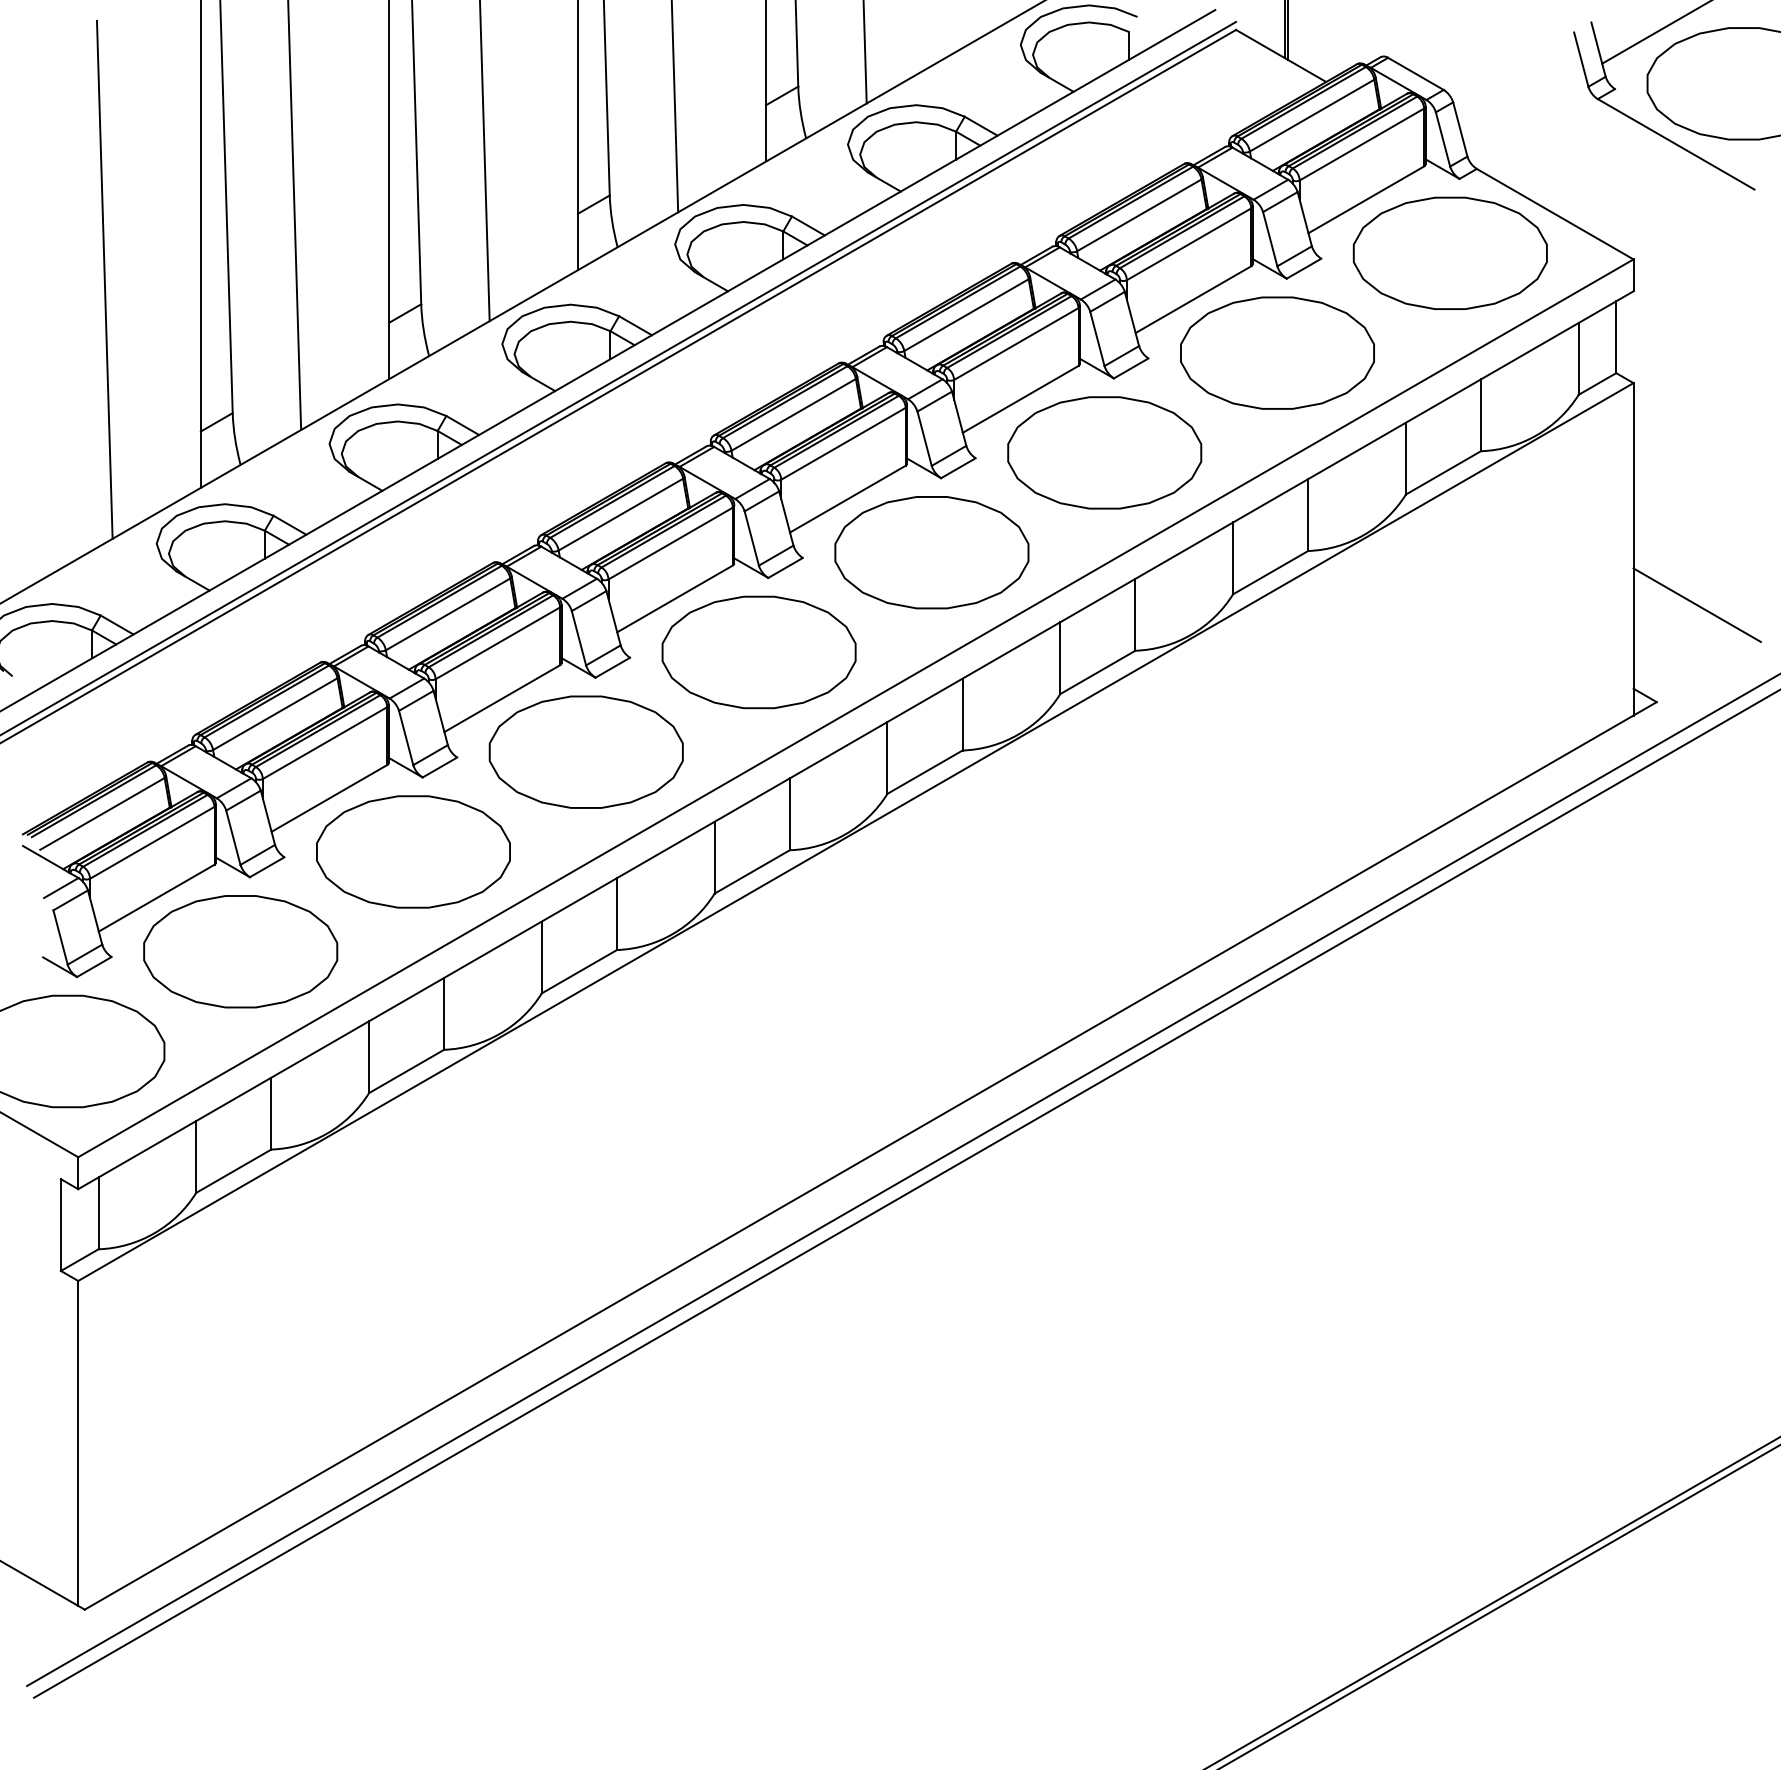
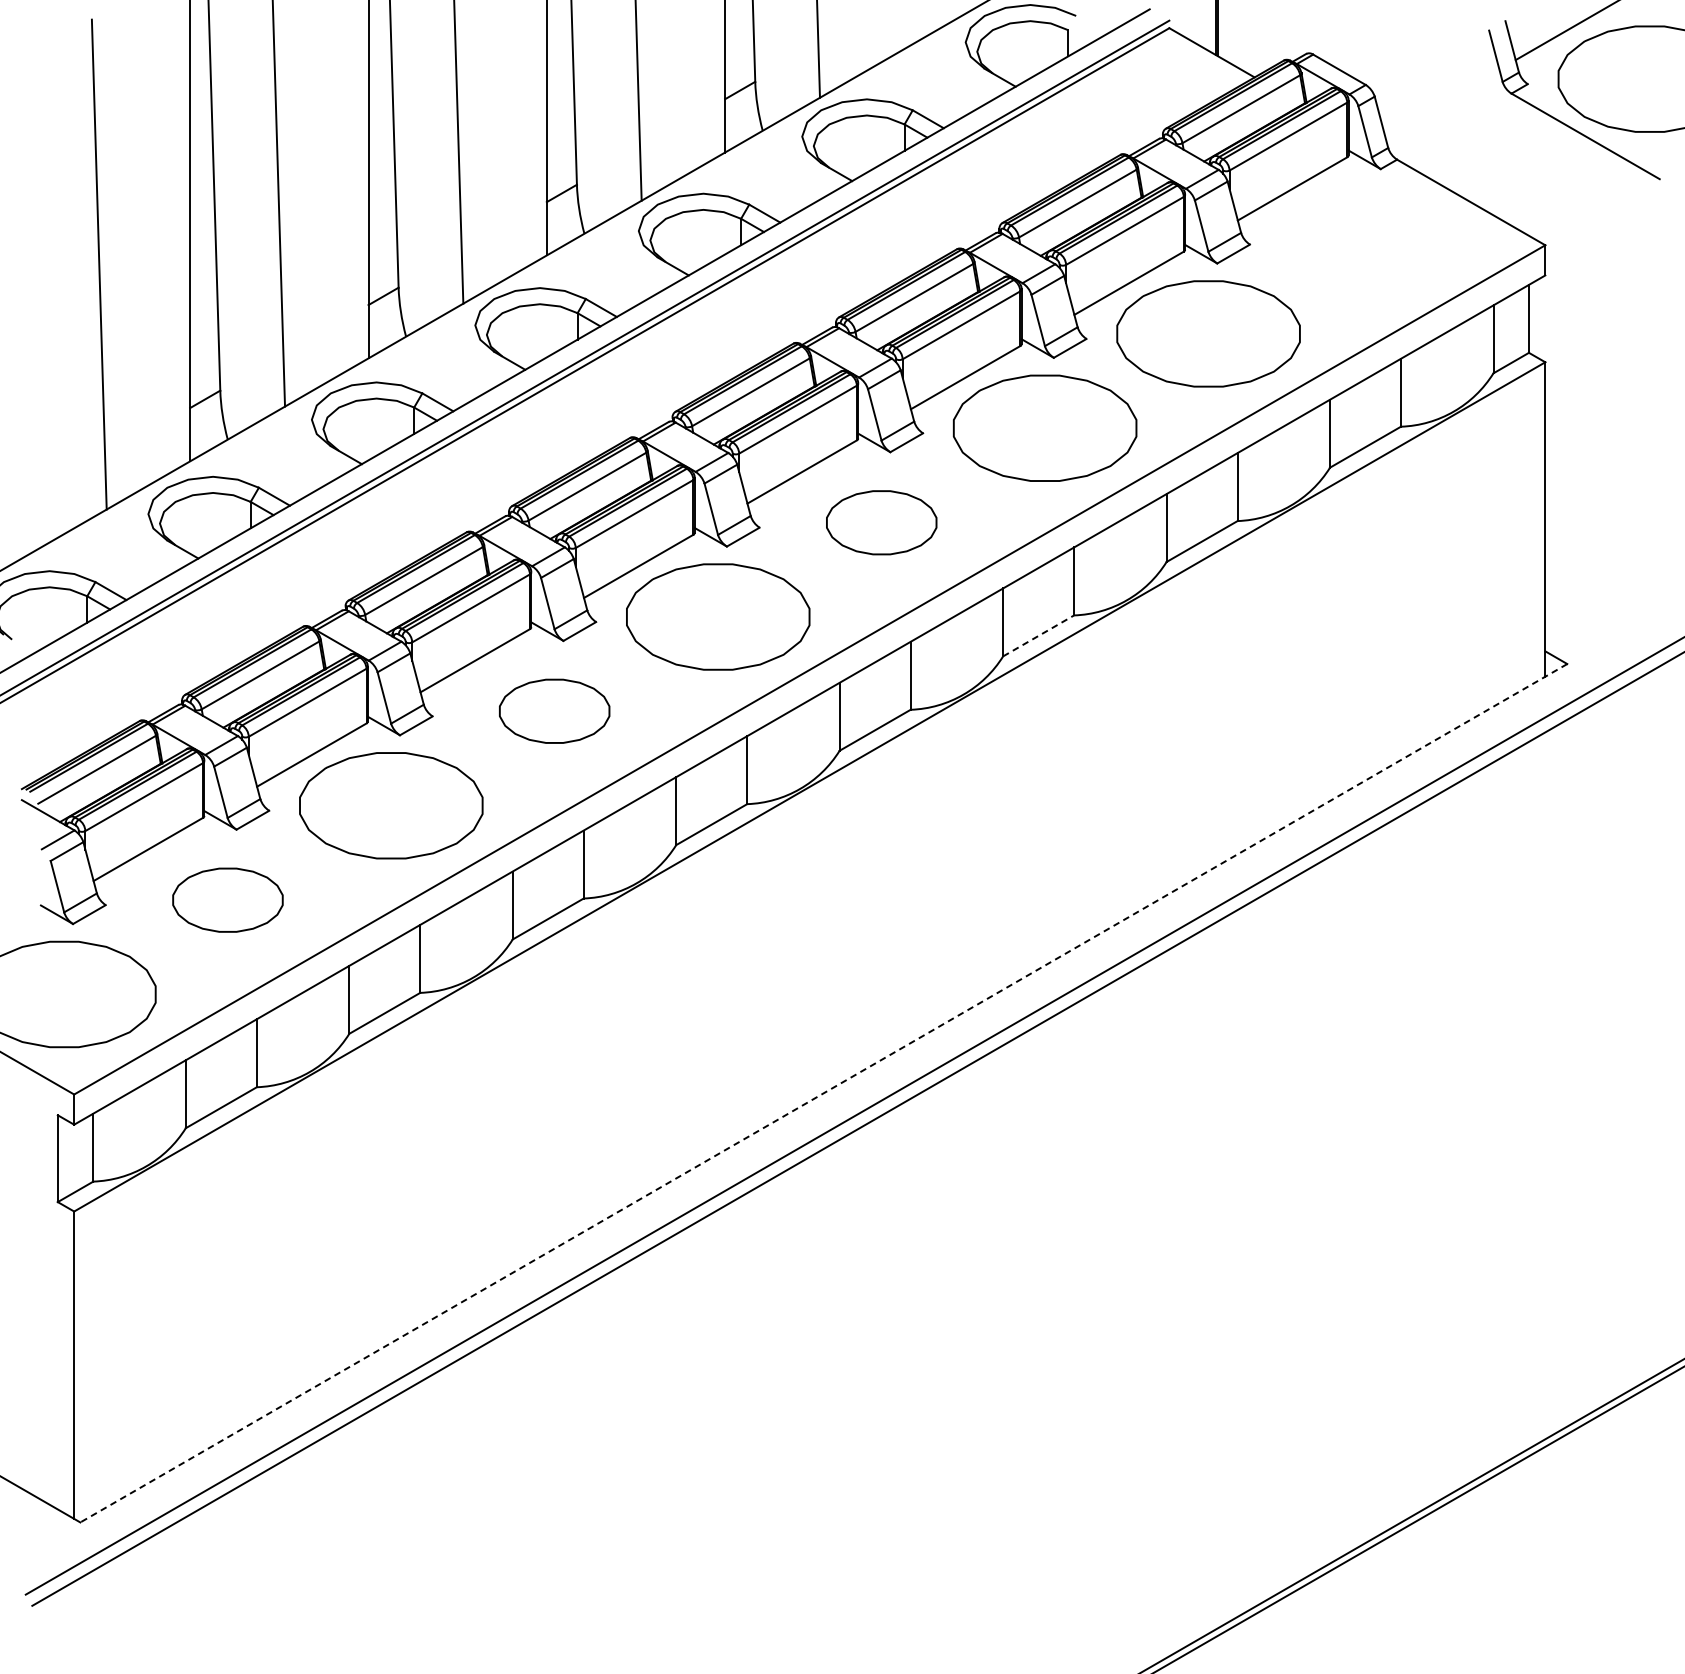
part: (1449, 252) -> (1371, 238), removed
part: (931, 552) -> (881, 522), size x0.6
line: (1696, 604) -> (1604, 571), removed
line: (1098, 672) -> (1039, 635), solid -> dashed
part: (585, 751) -> (554, 710), size x0.6
part: (240, 951) -> (227, 899), size x0.6
line: (870, 1155) -> (823, 1092), solid -> dashed

